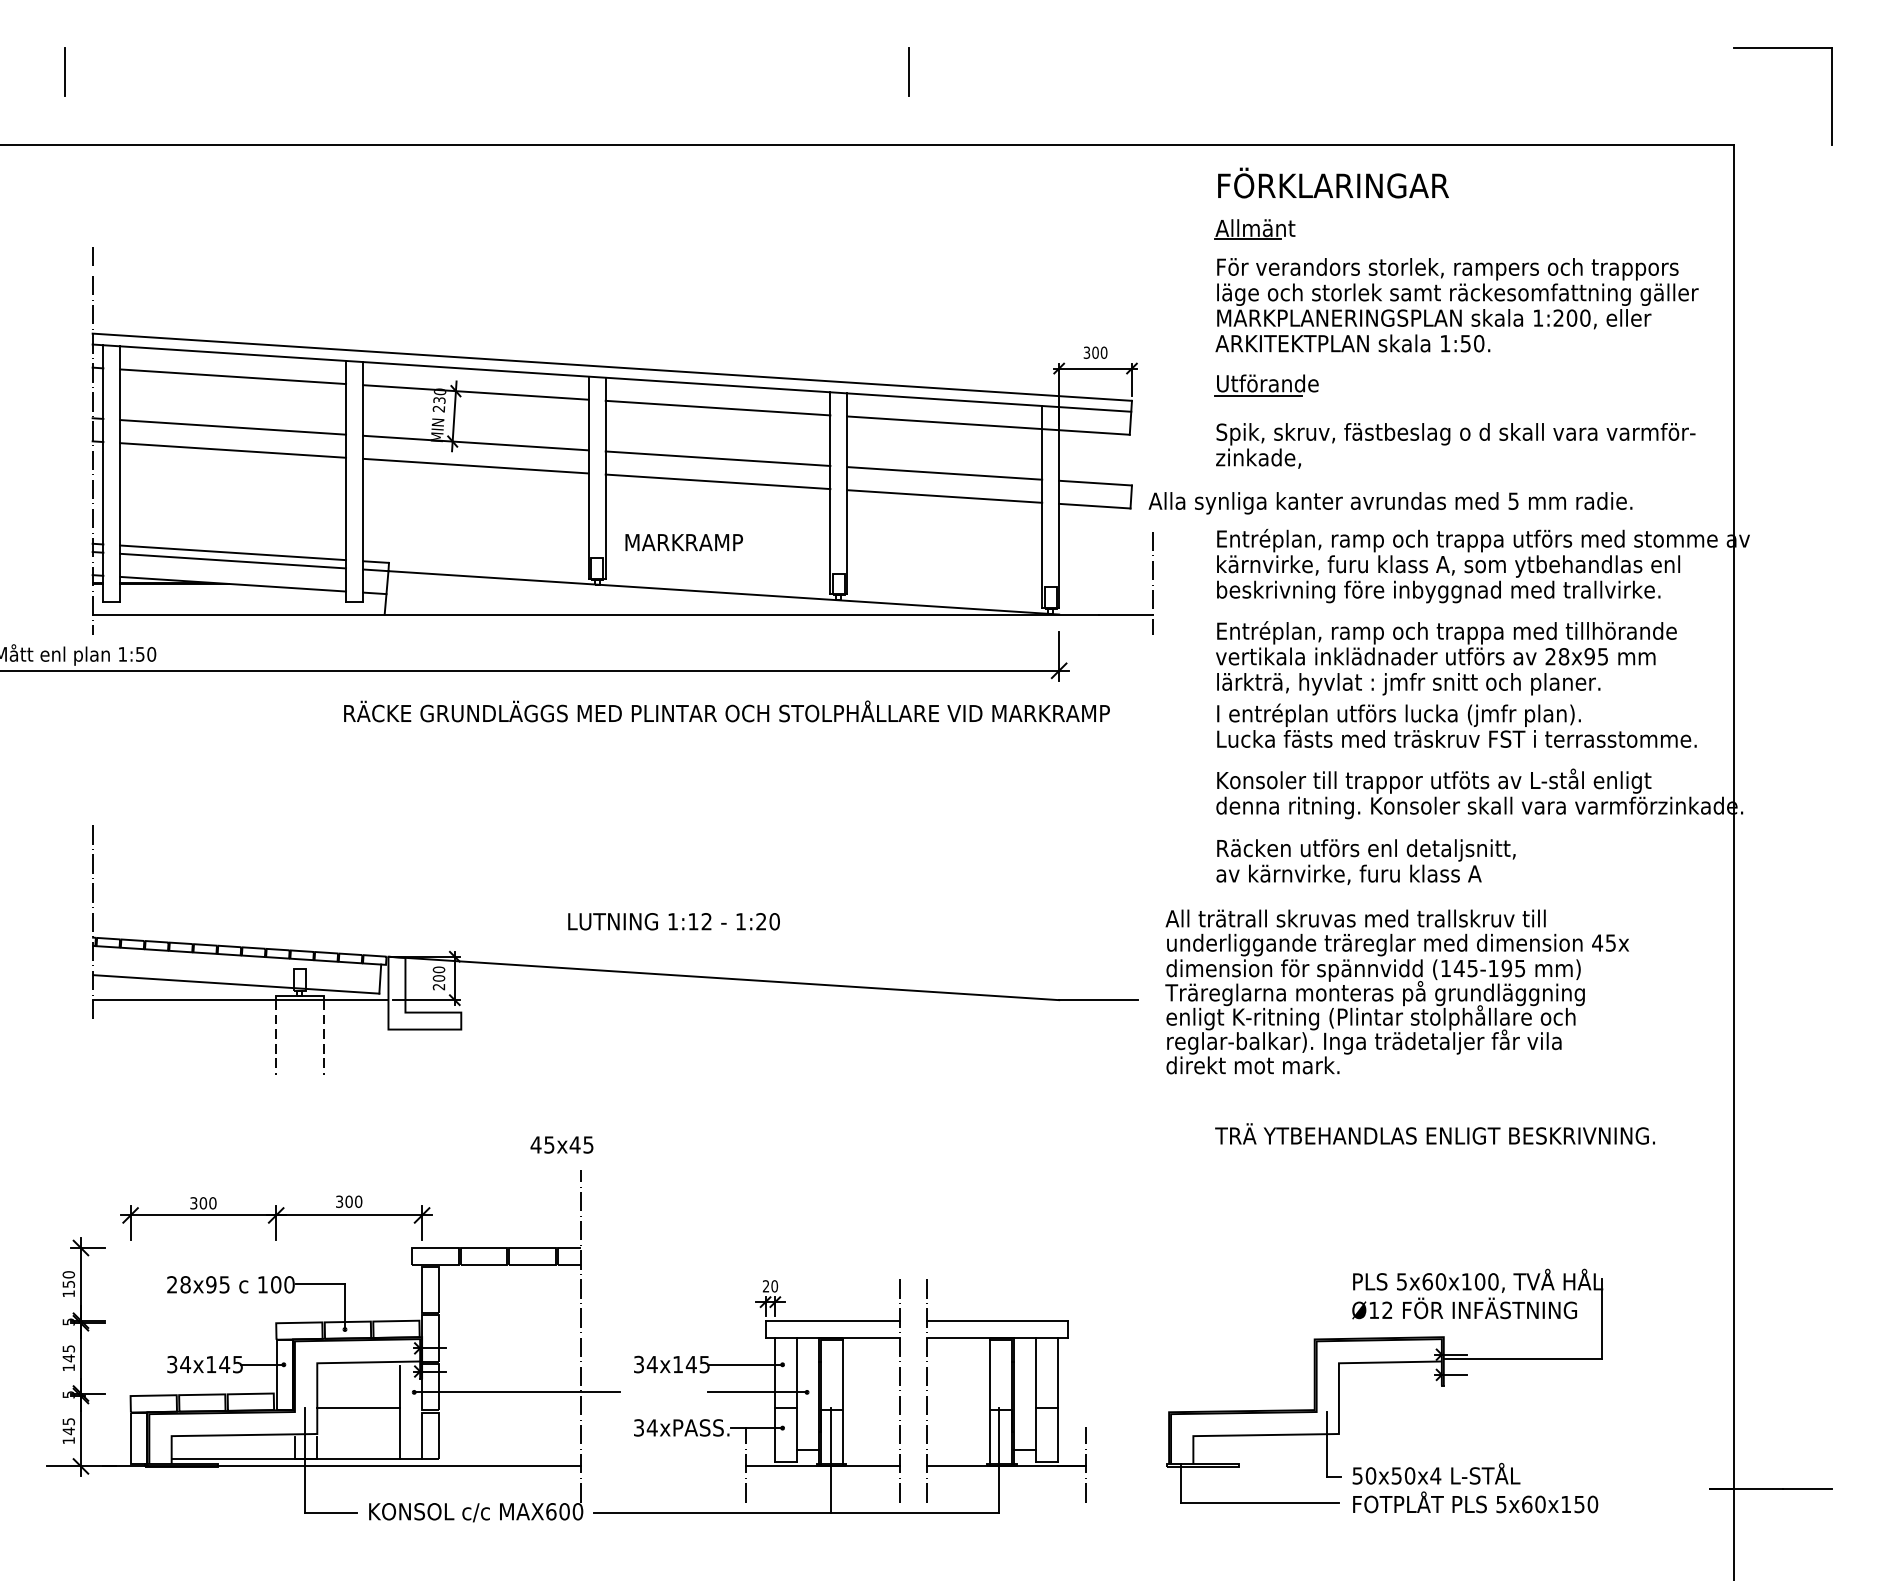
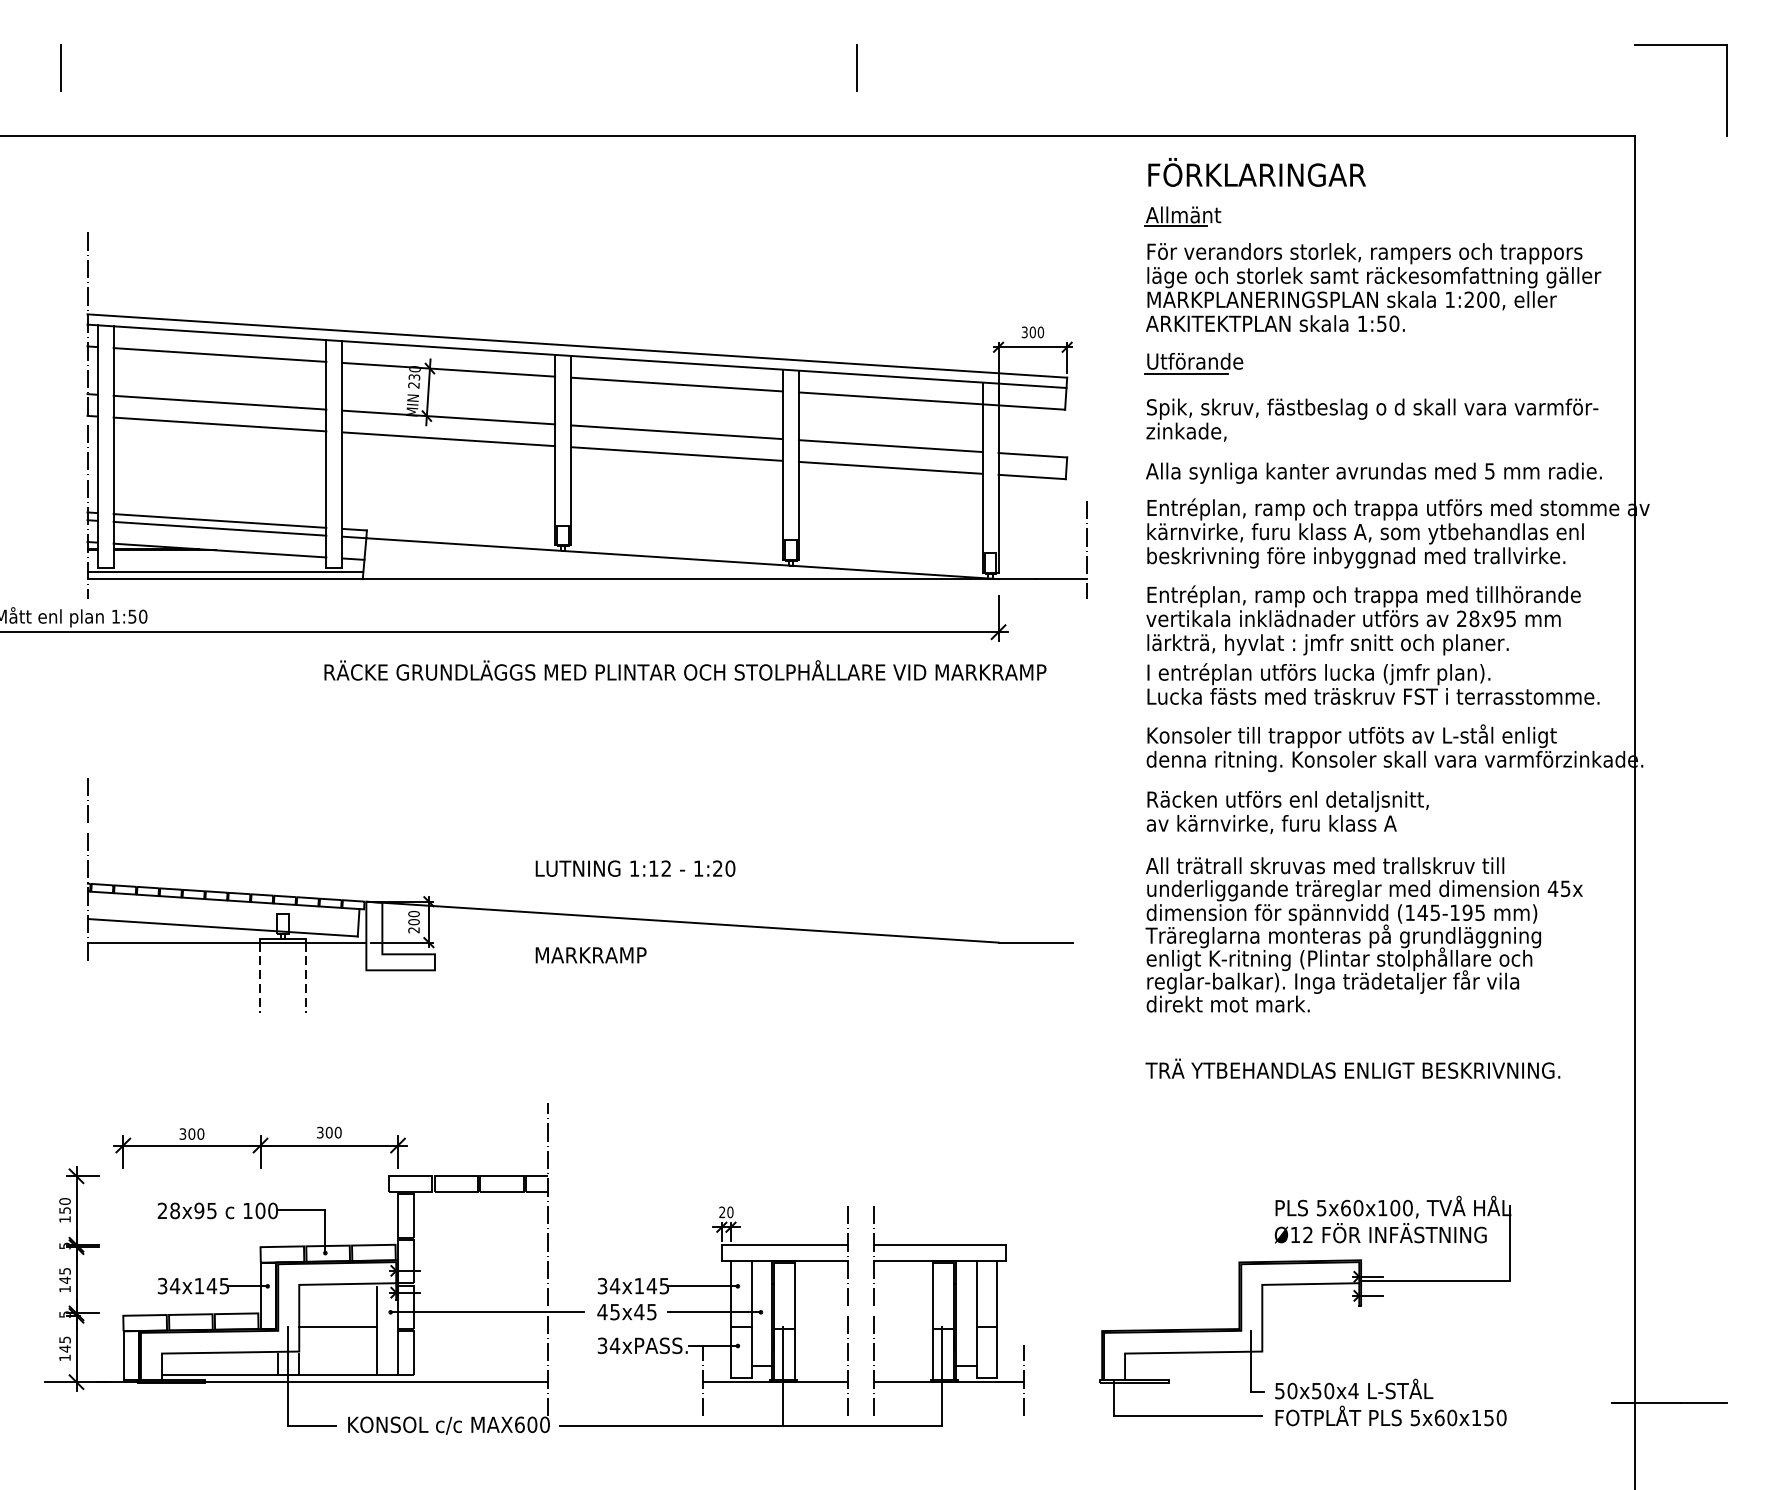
text: (1390, 502) -> (1373, 472), moved
text: (683, 542) -> (590, 955), moved
line: (239, 607) -> (225, 572), added
text: (1396, 991) -> (1363, 934), moved
text: (561, 1145) -> (626, 1312), moved

